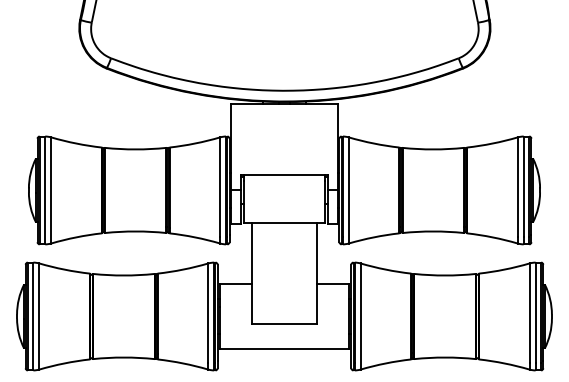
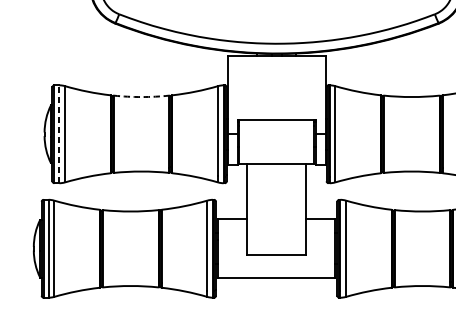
arc: (135, 149) -> (141, 97), solid -> dashed
line: (45, 190) -> (59, 134), solid -> dashed

